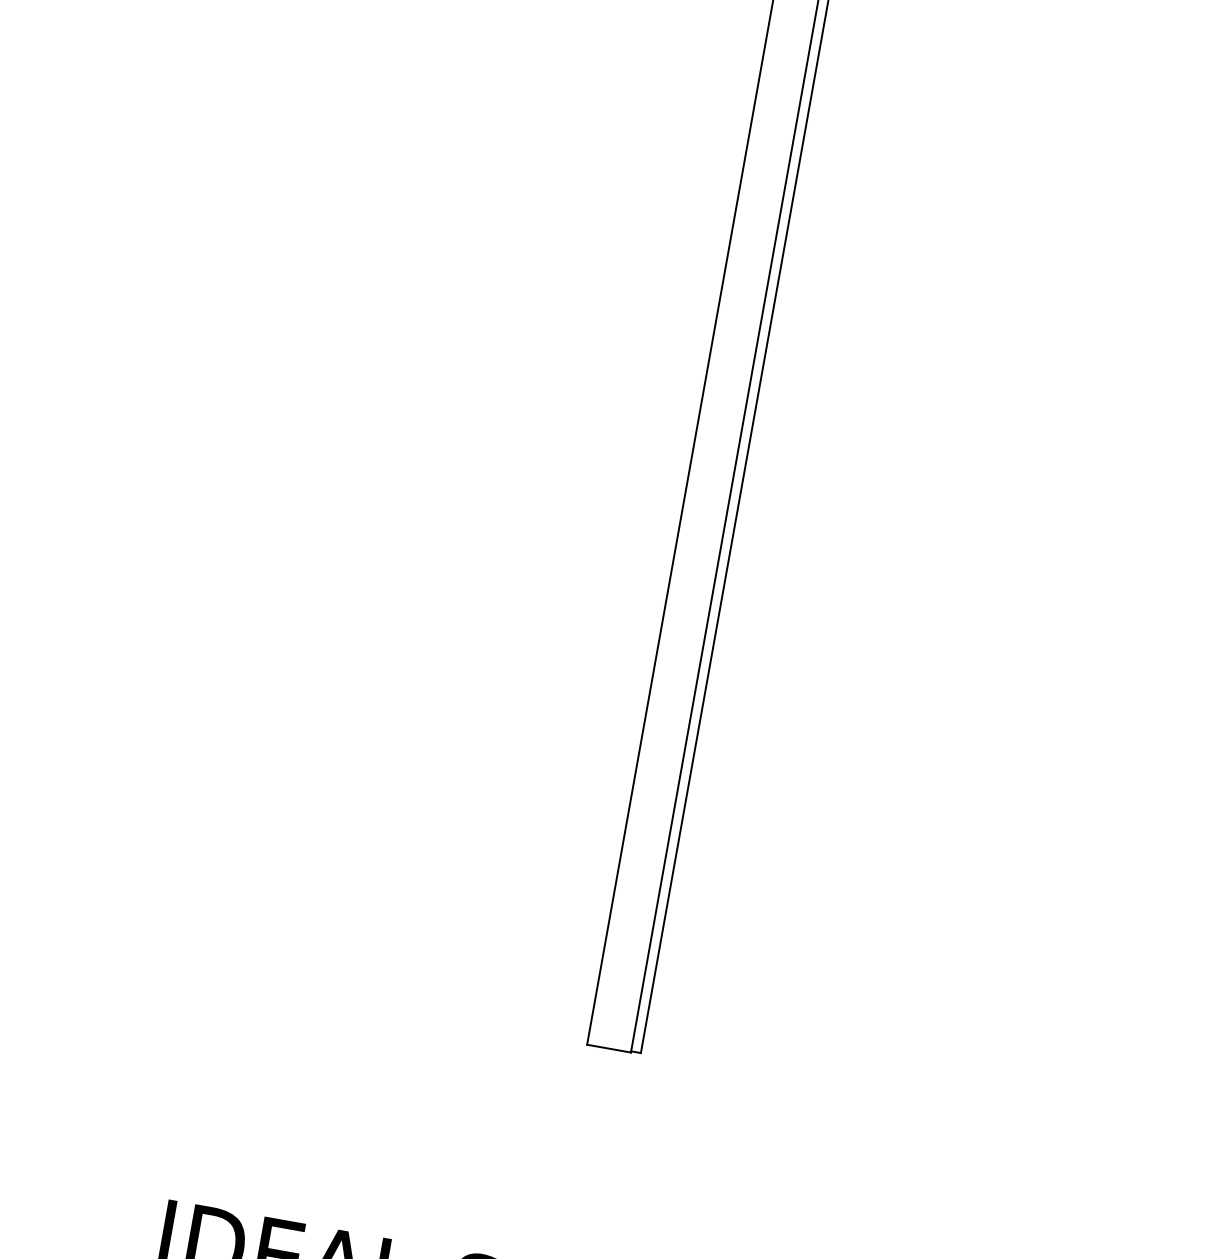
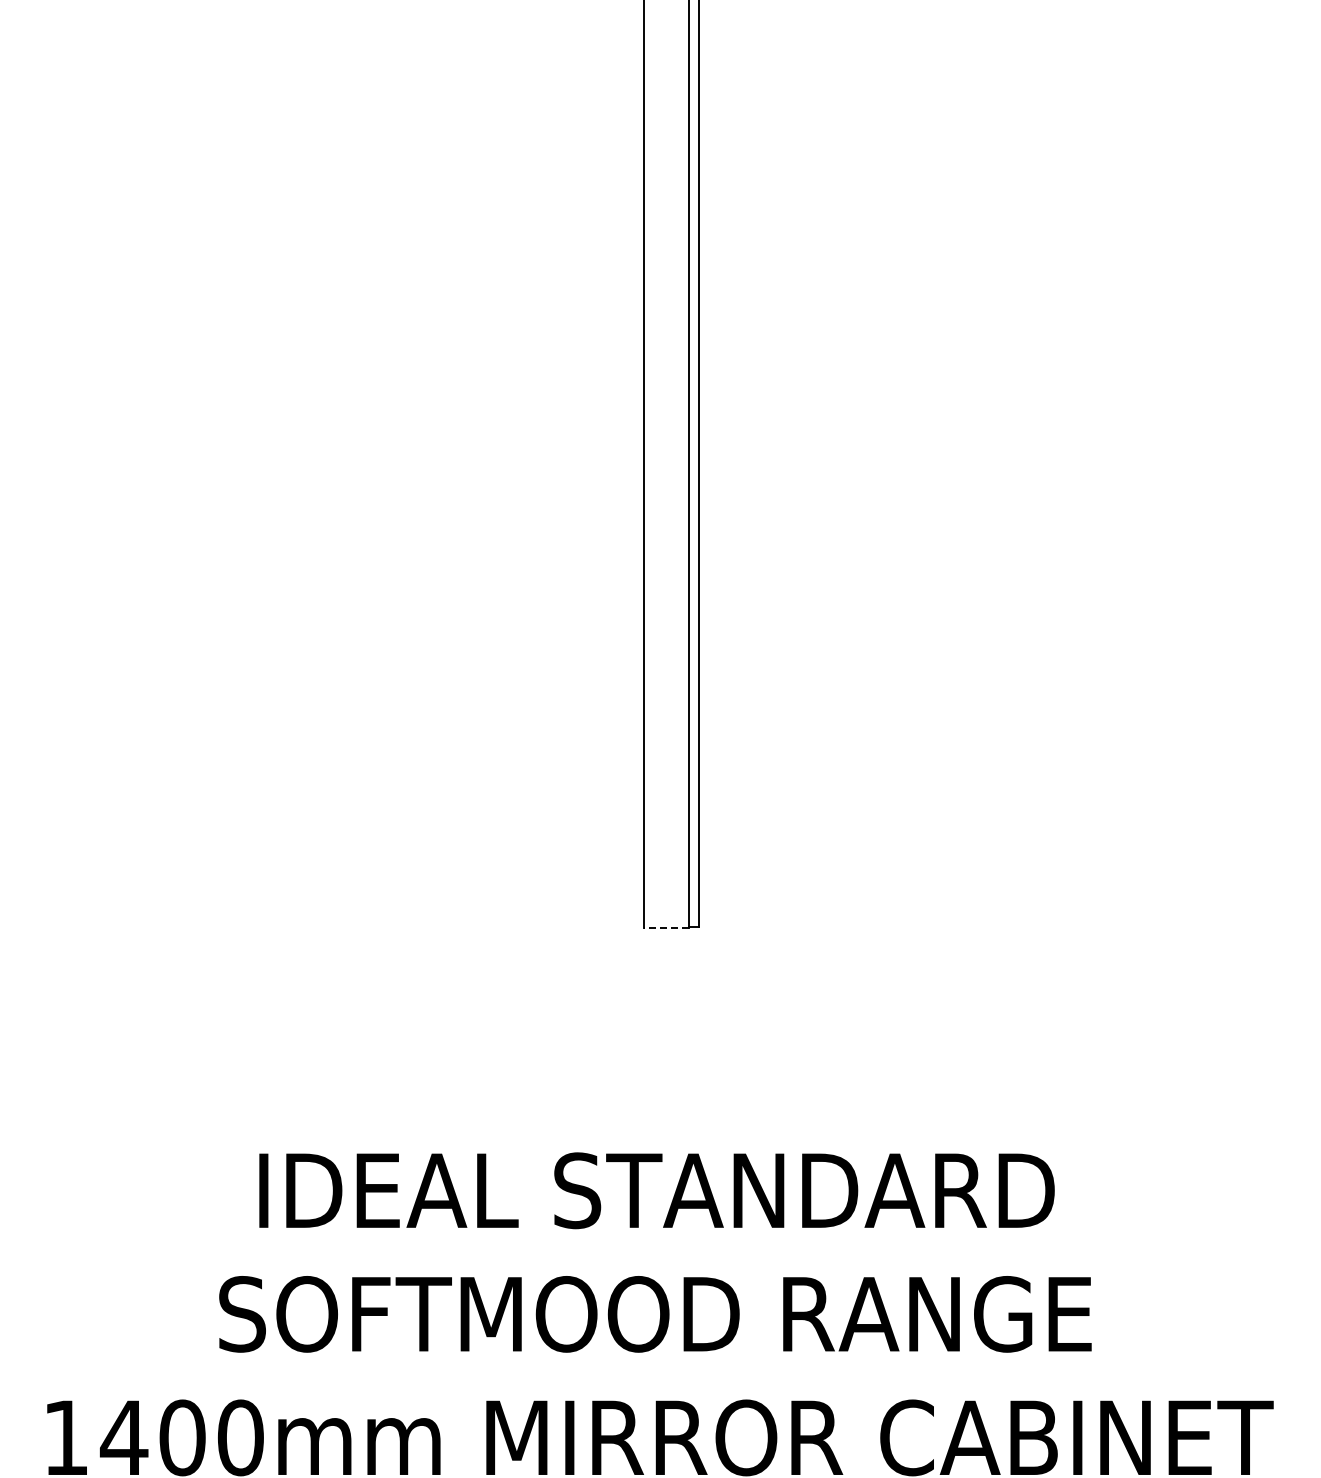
line: (608, 1048) -> (665, 928), solid -> dashed

